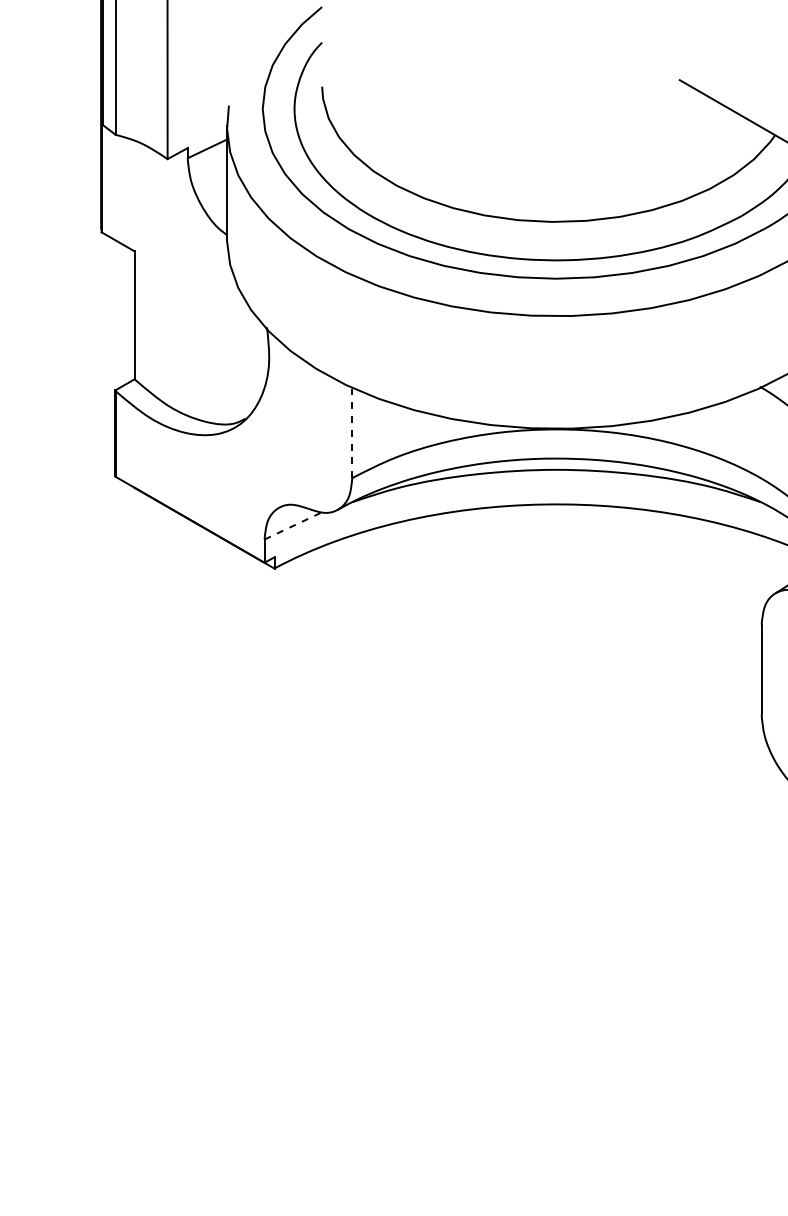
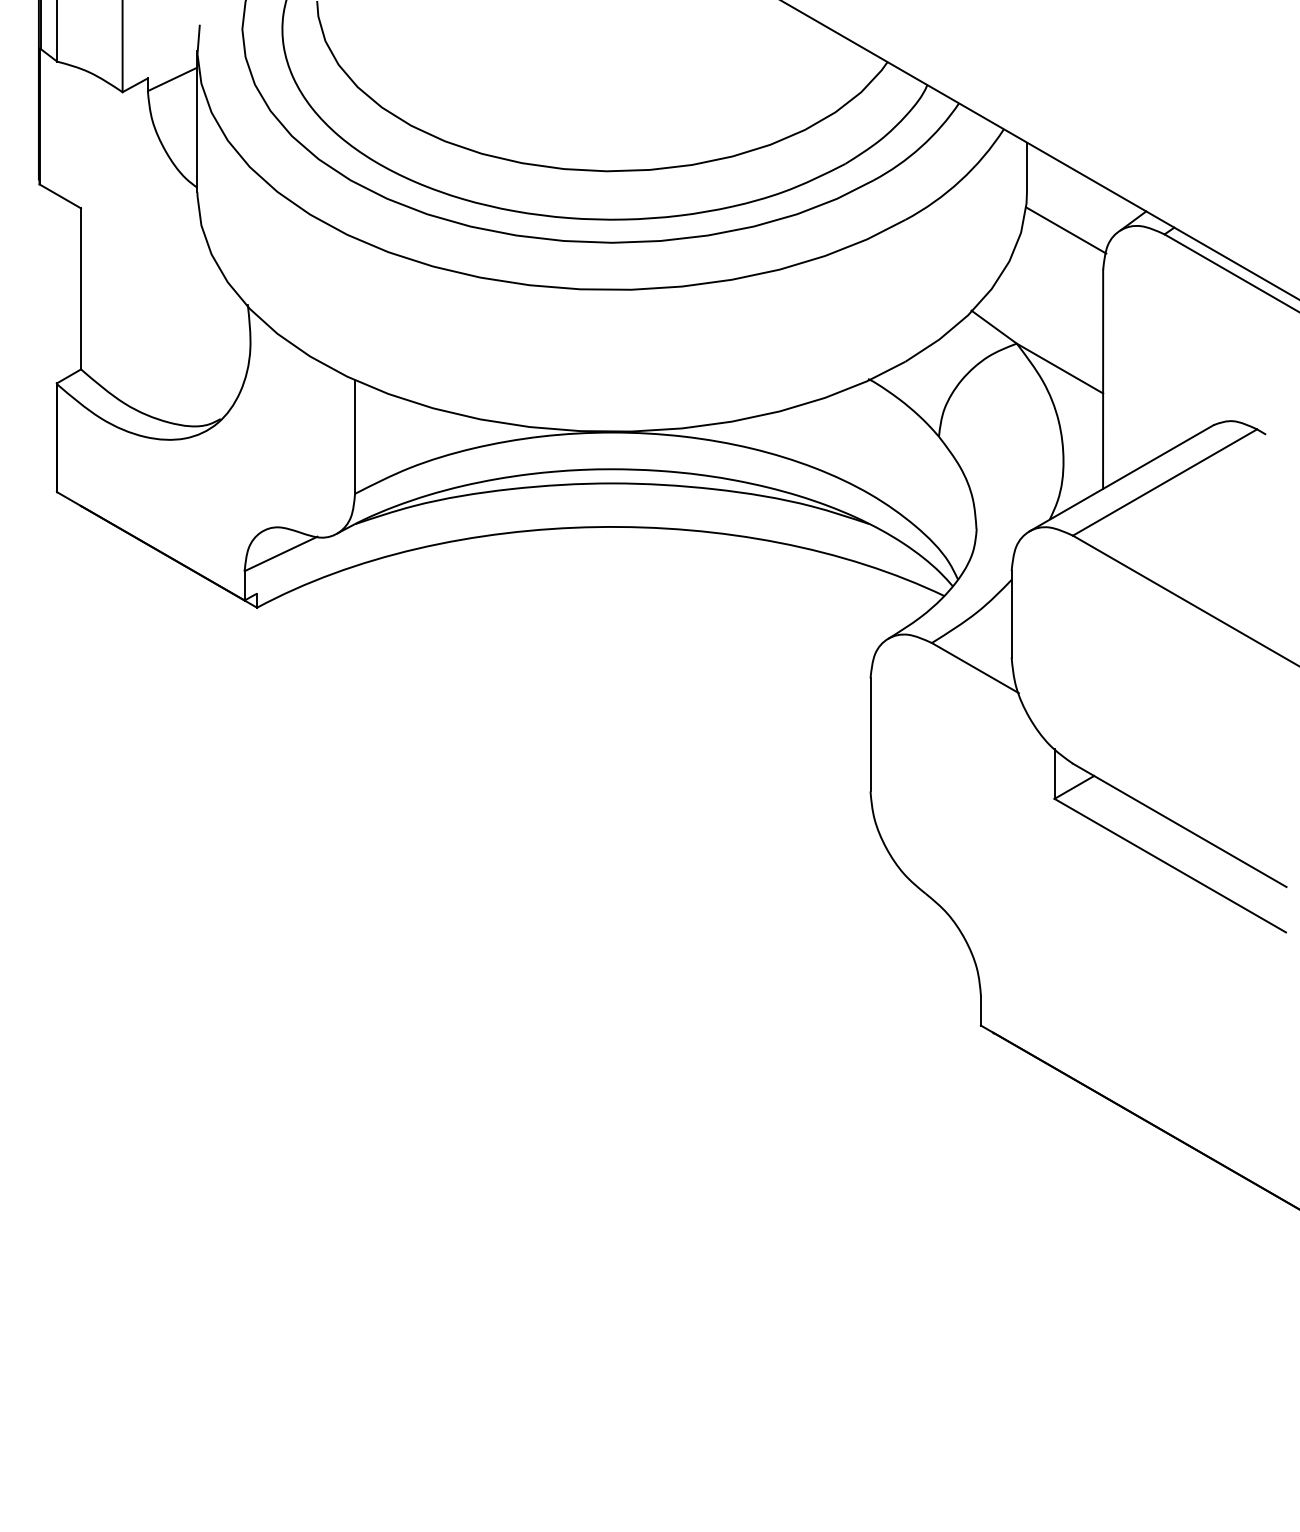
line: (352, 432) -> (355, 436), dashed -> solid
line: (293, 525) -> (281, 553), dashed -> solid

